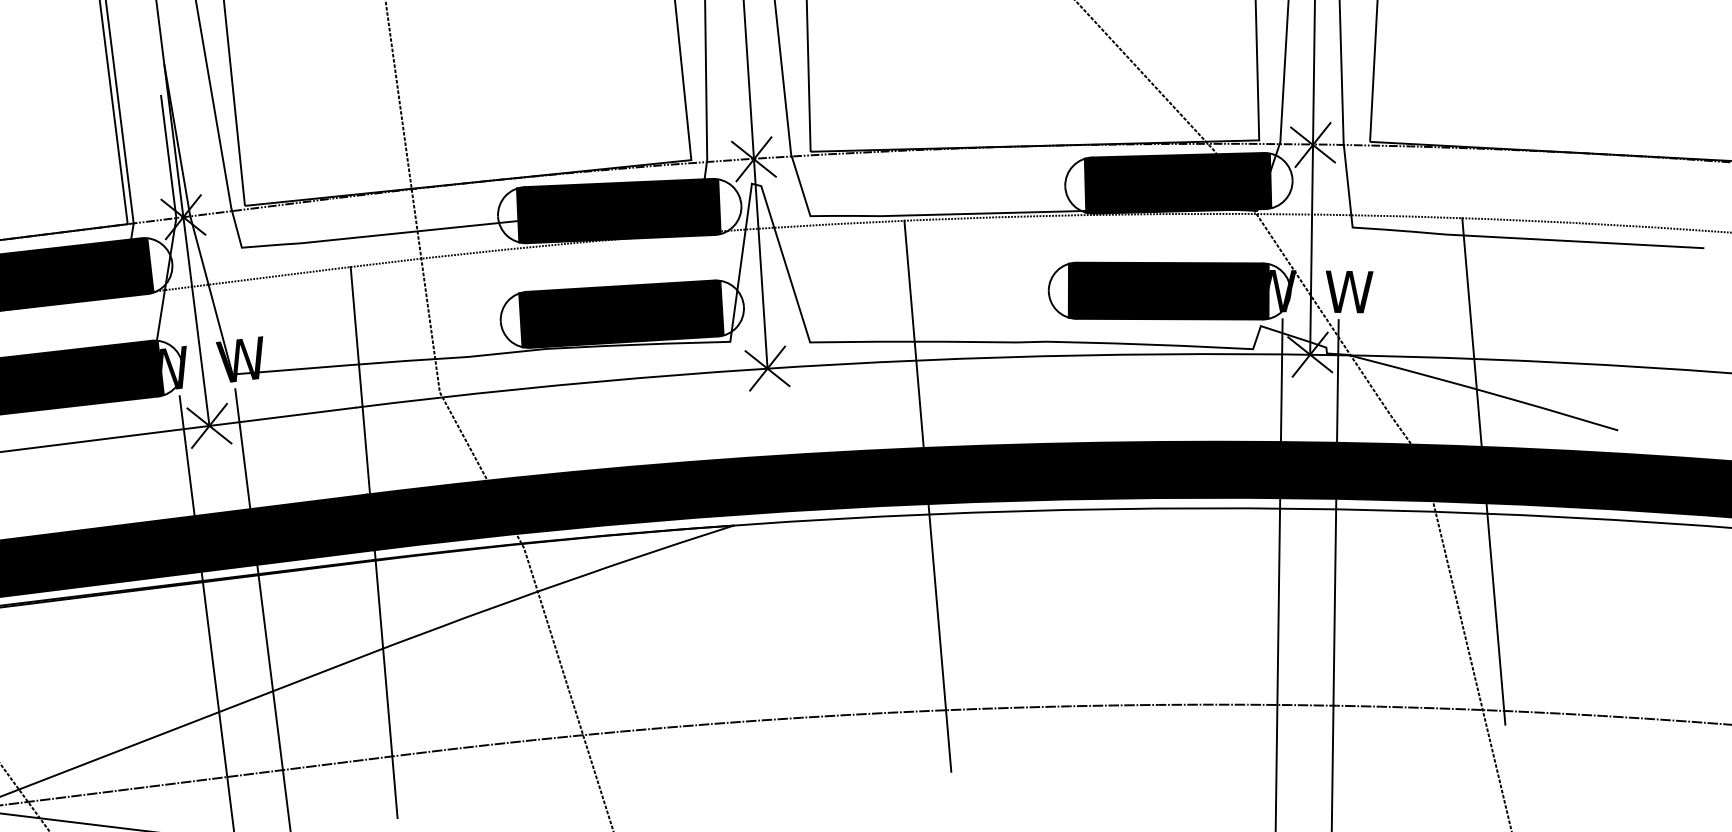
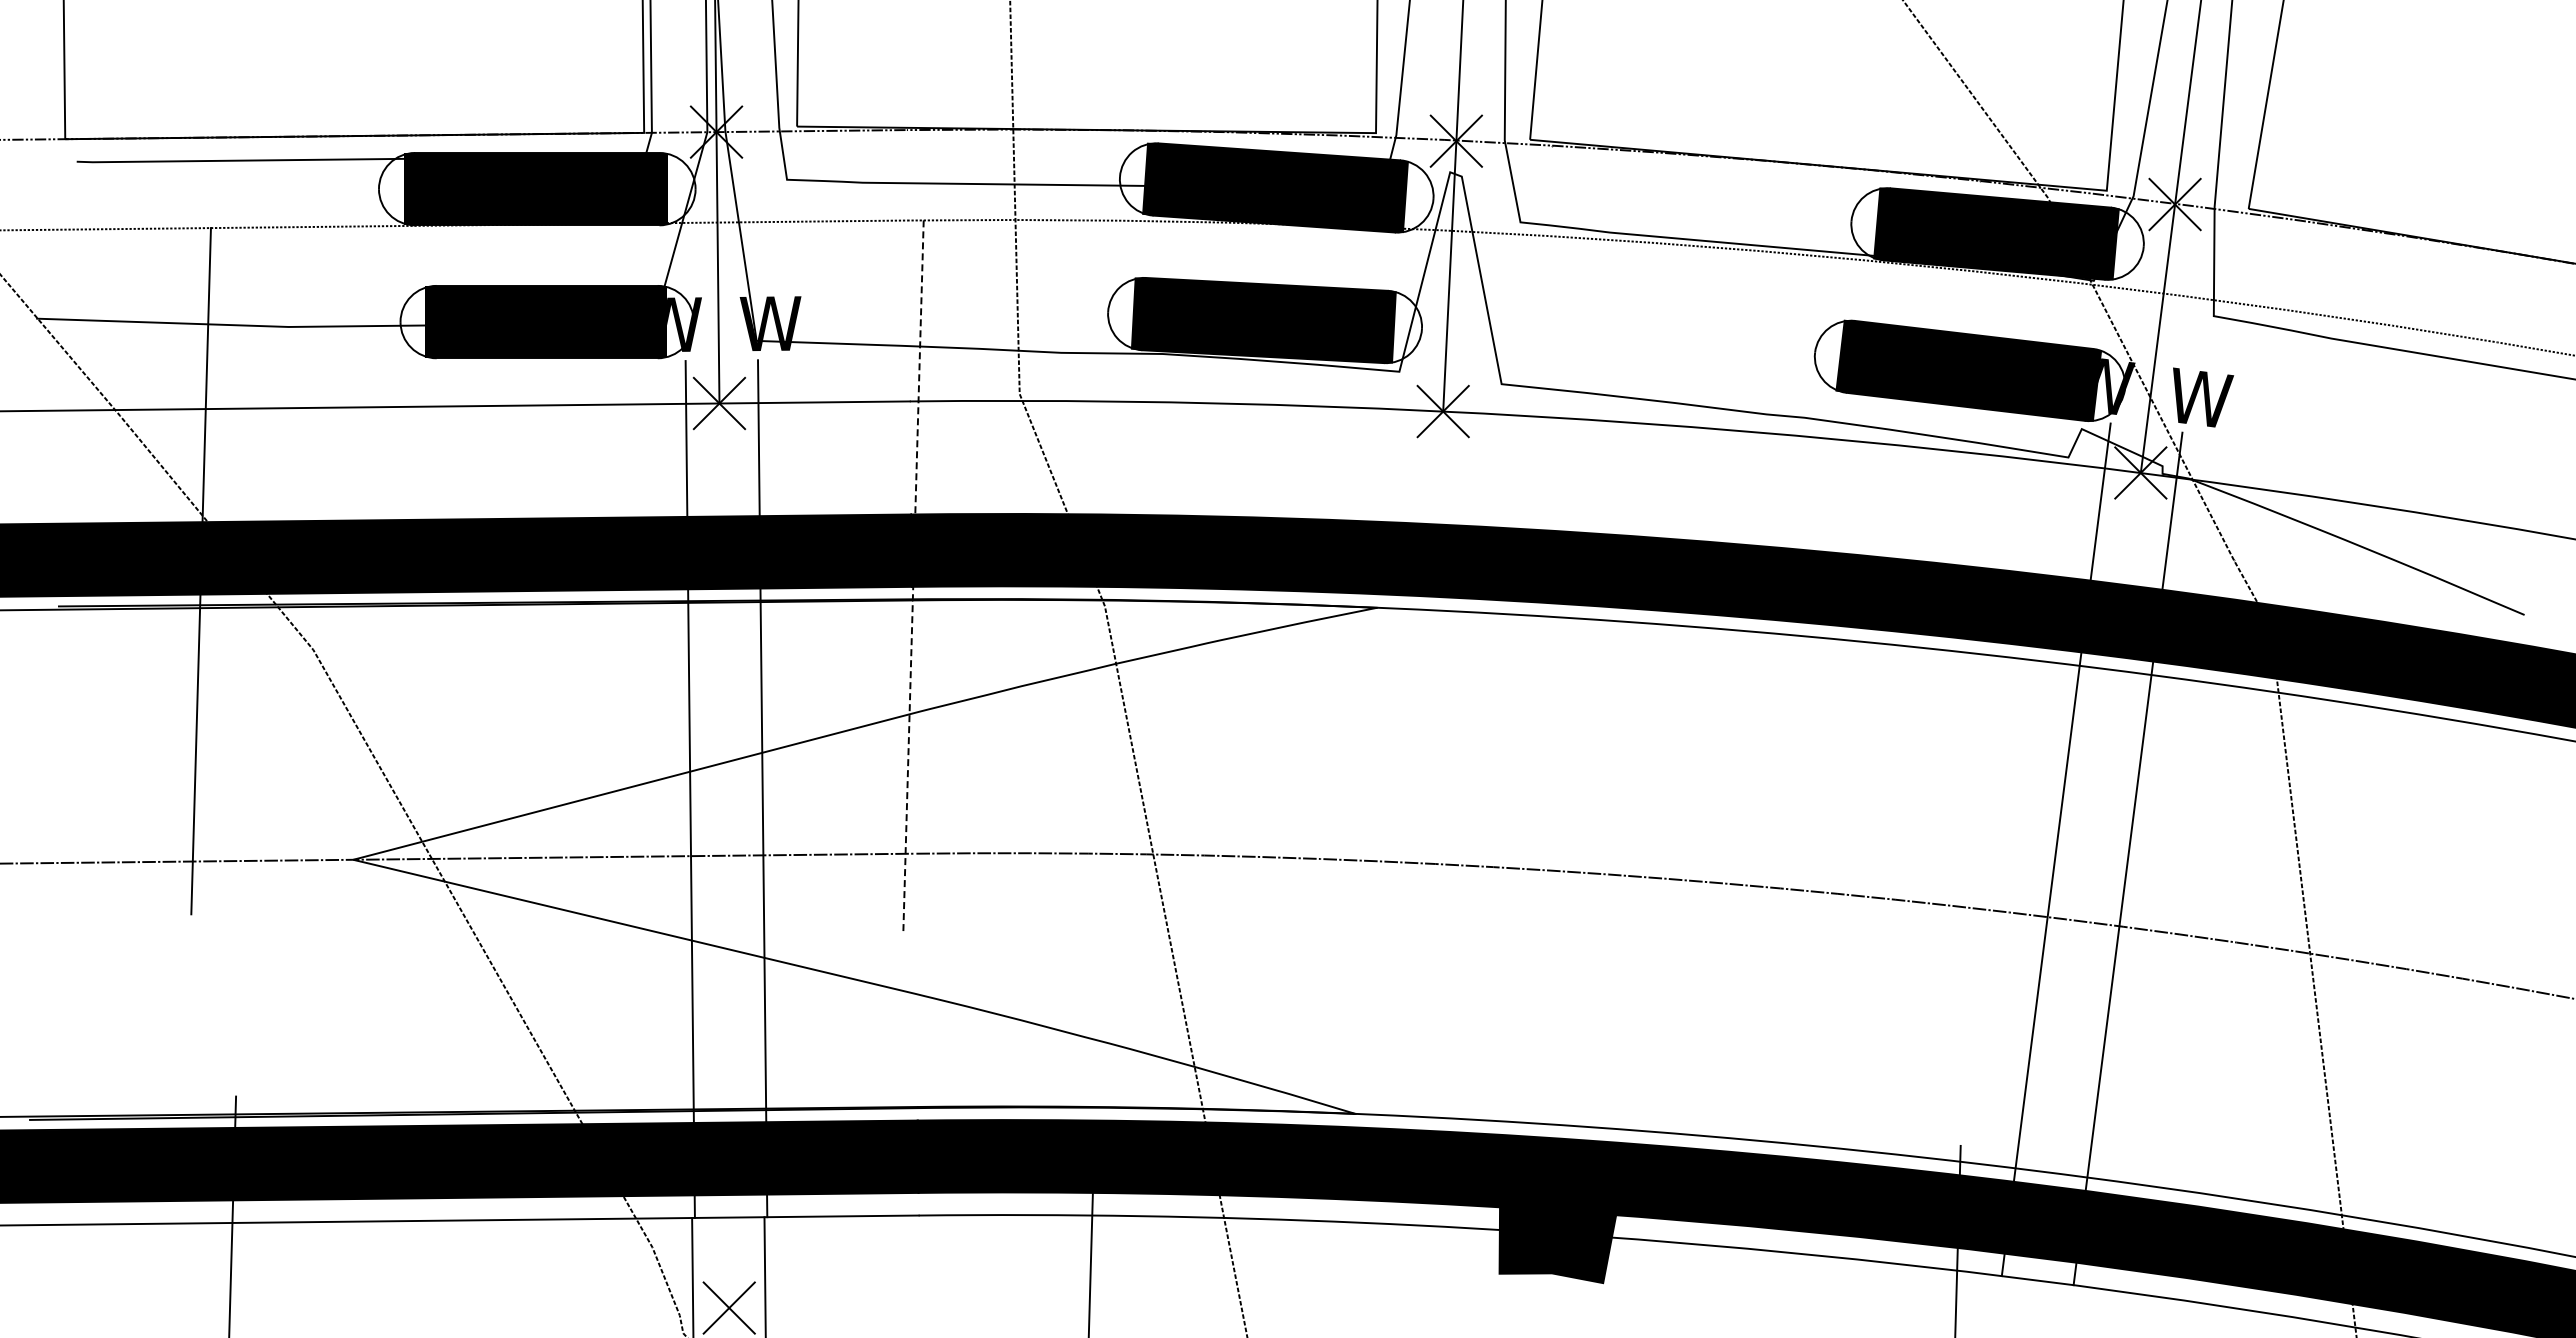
line: (1483, 471) -> (2345, 647), removed
line: (927, 496) -> (1629, 598), removed
line: (374, 542) -> (913, 576), solid -> dashed

